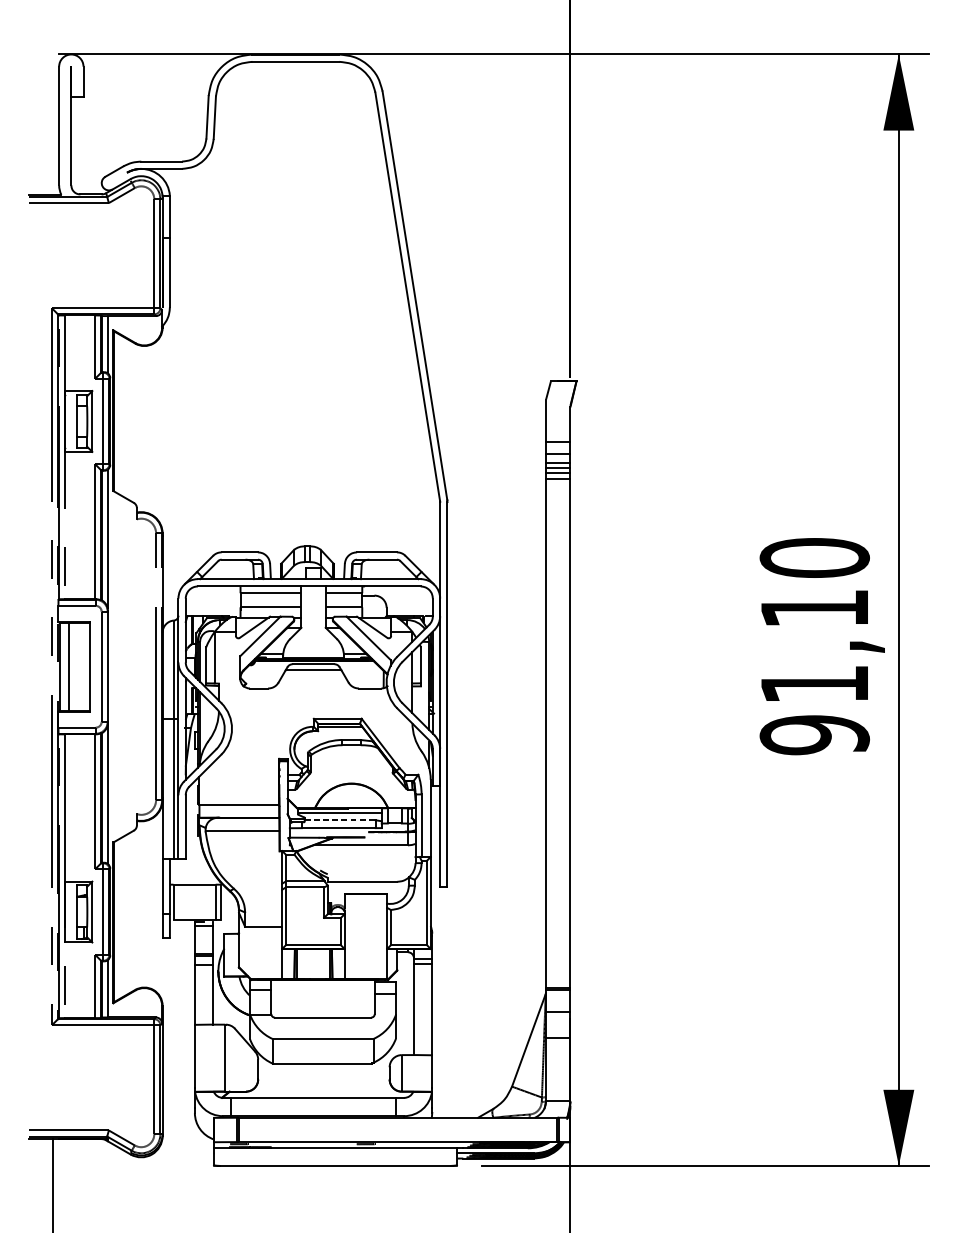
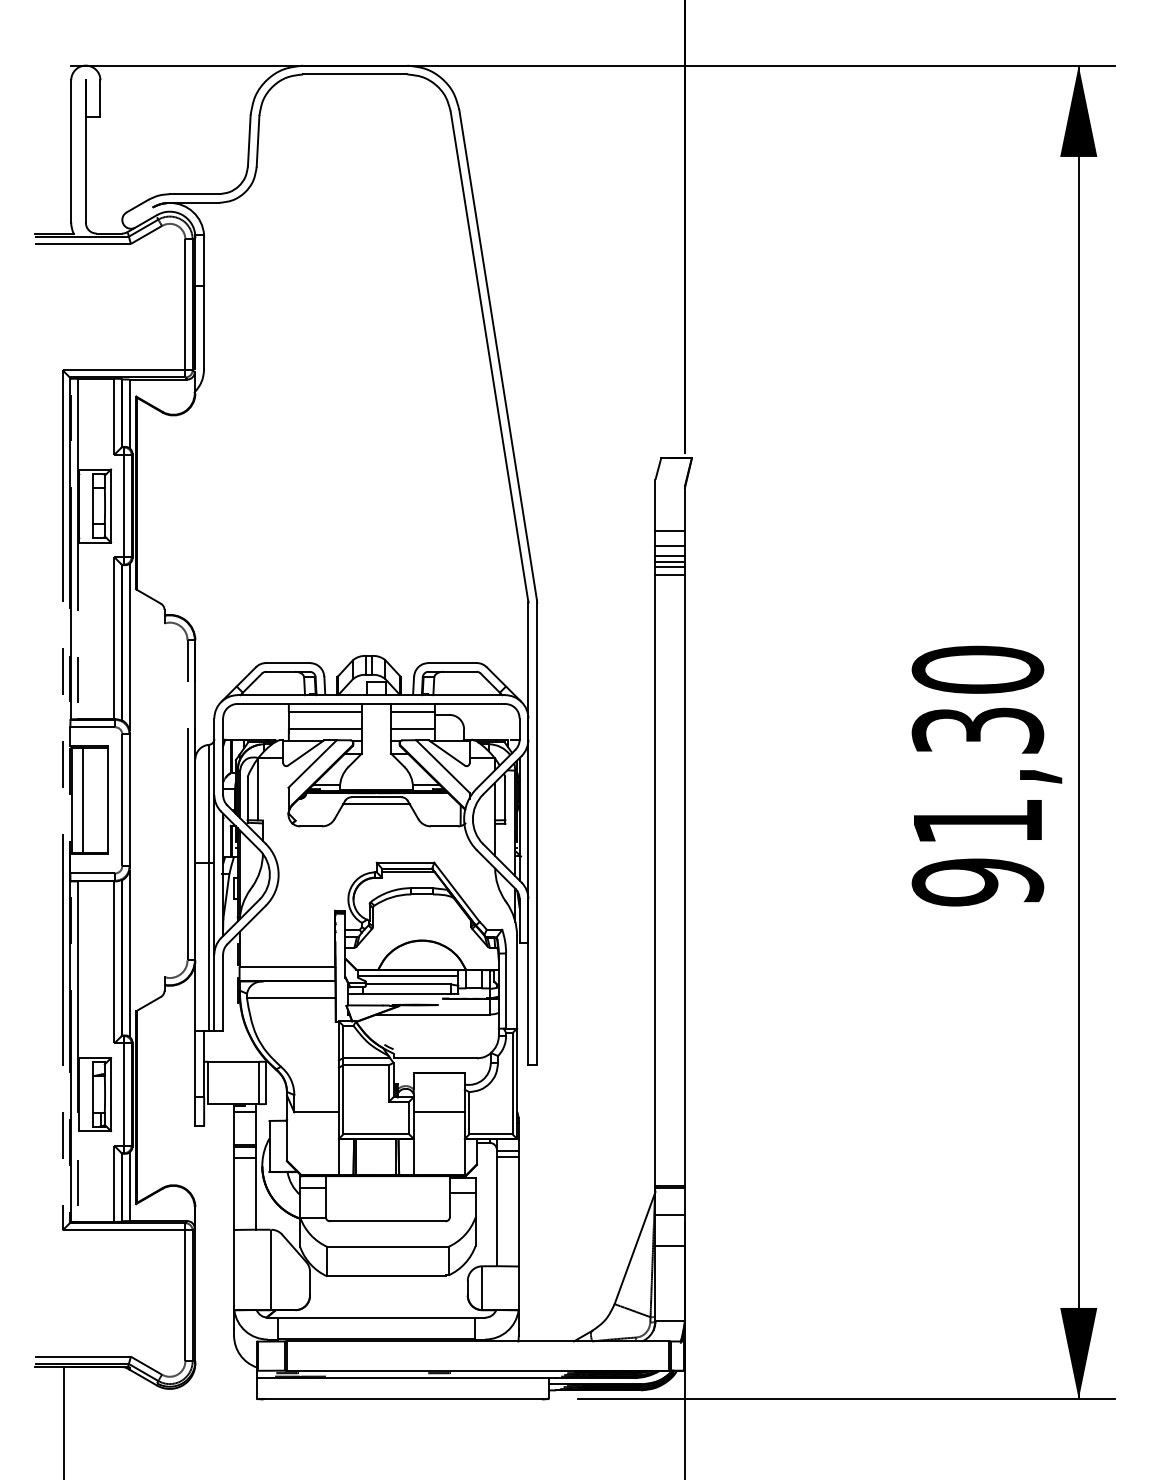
text: (814, 608) -> (977, 730), 91,10 -> 91,30
line: (340, 820) -> (408, 984), dashed -> solid
line: (365, 926) -> (438, 1112), added

